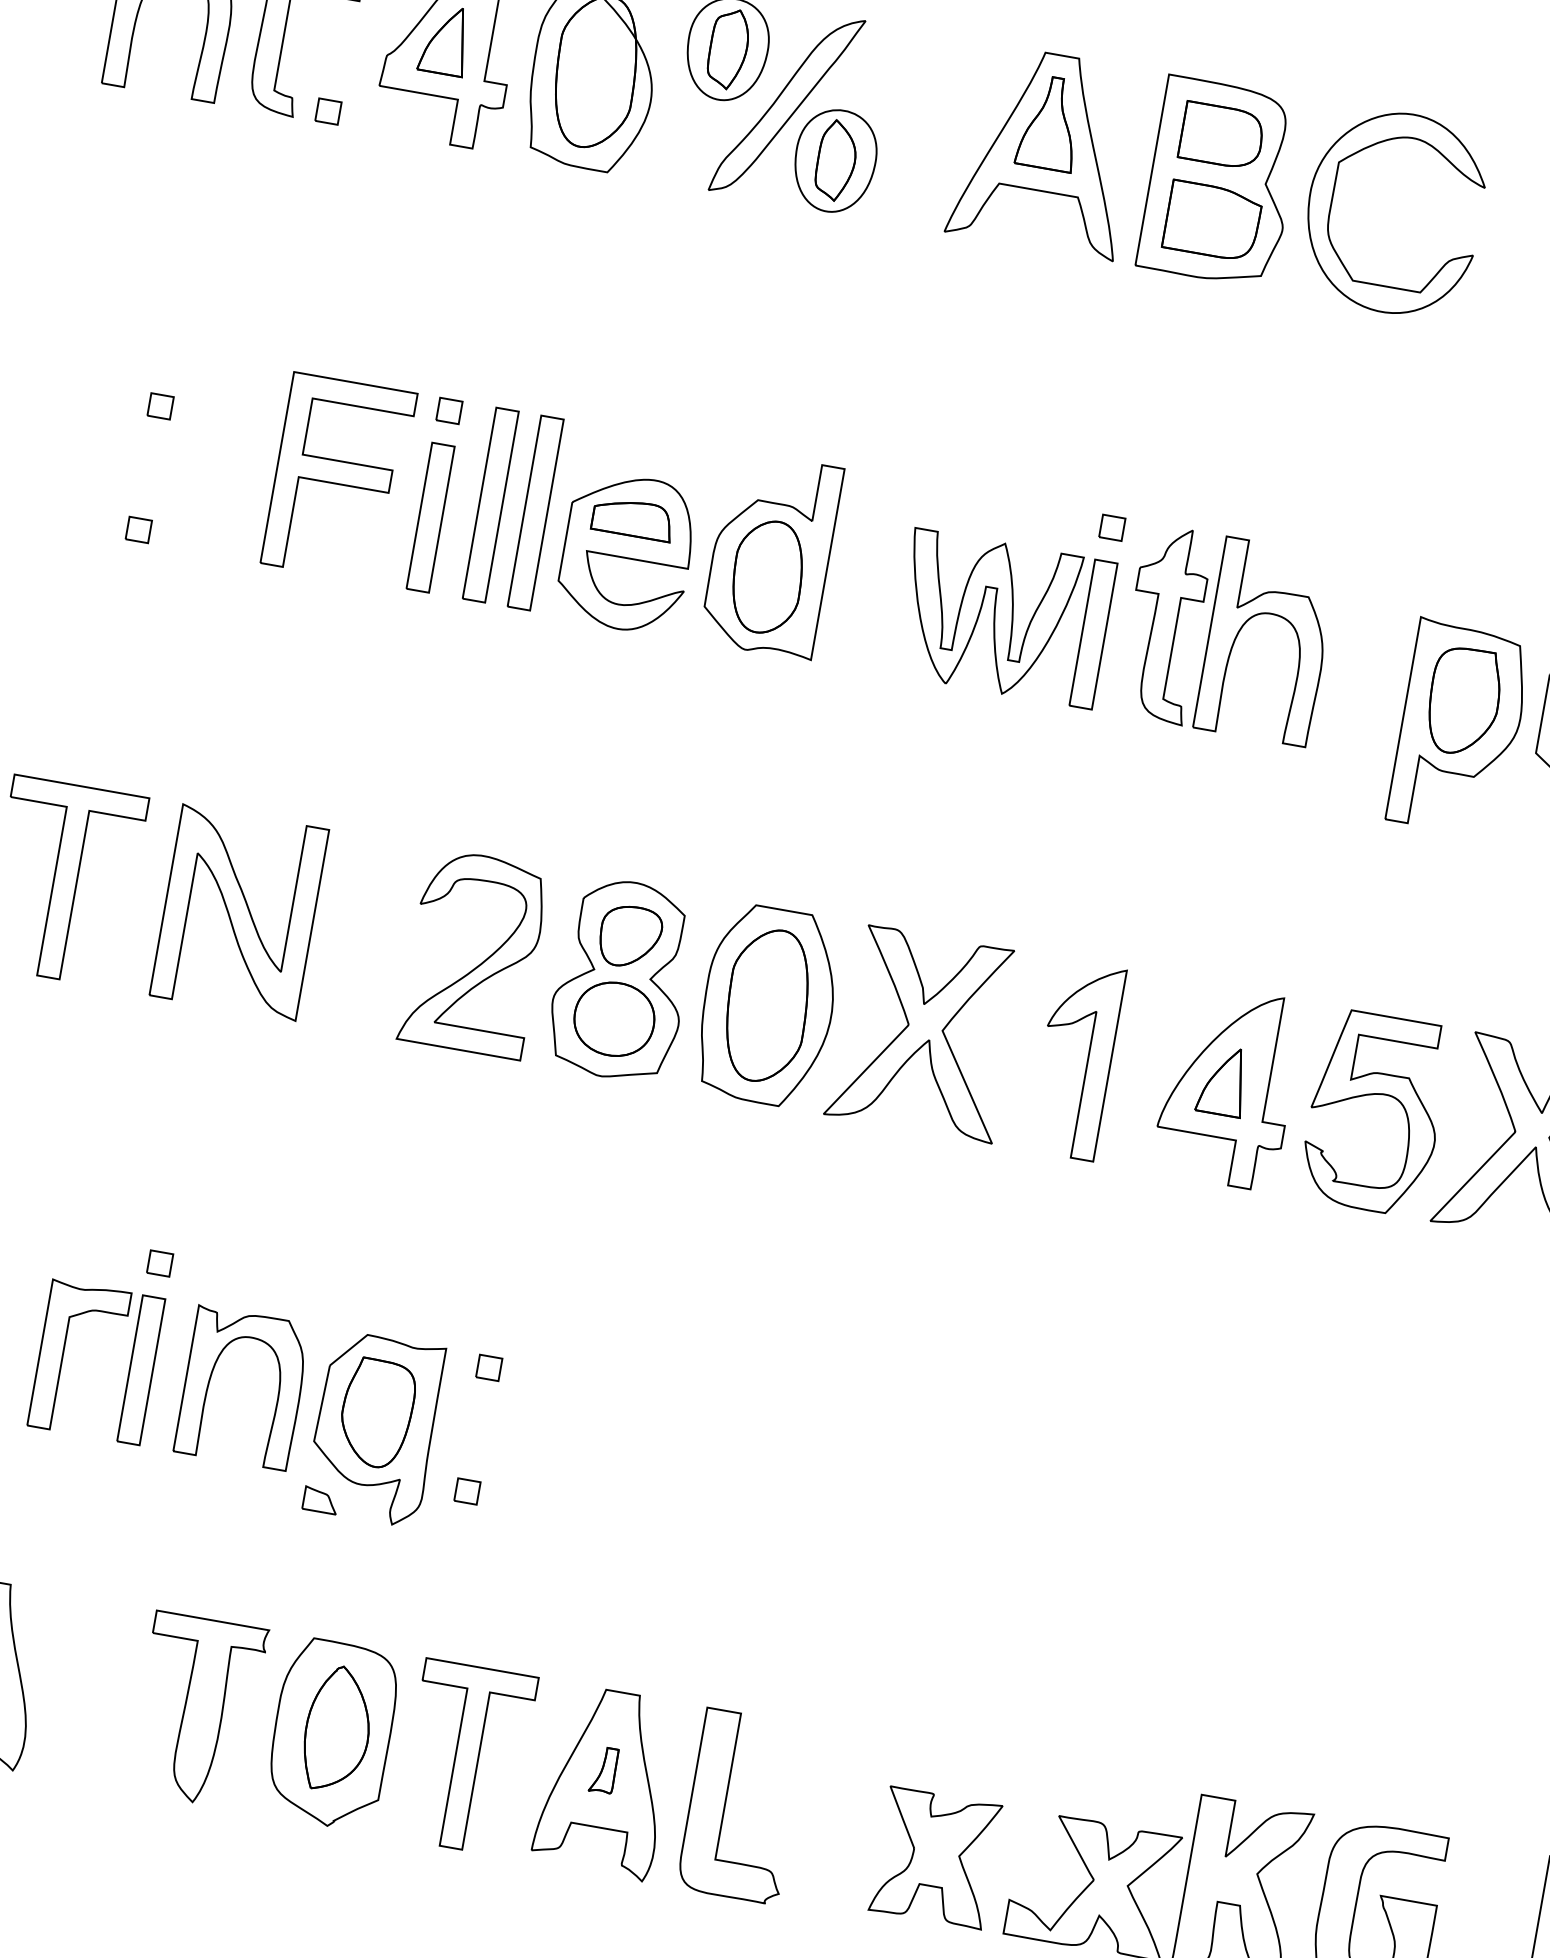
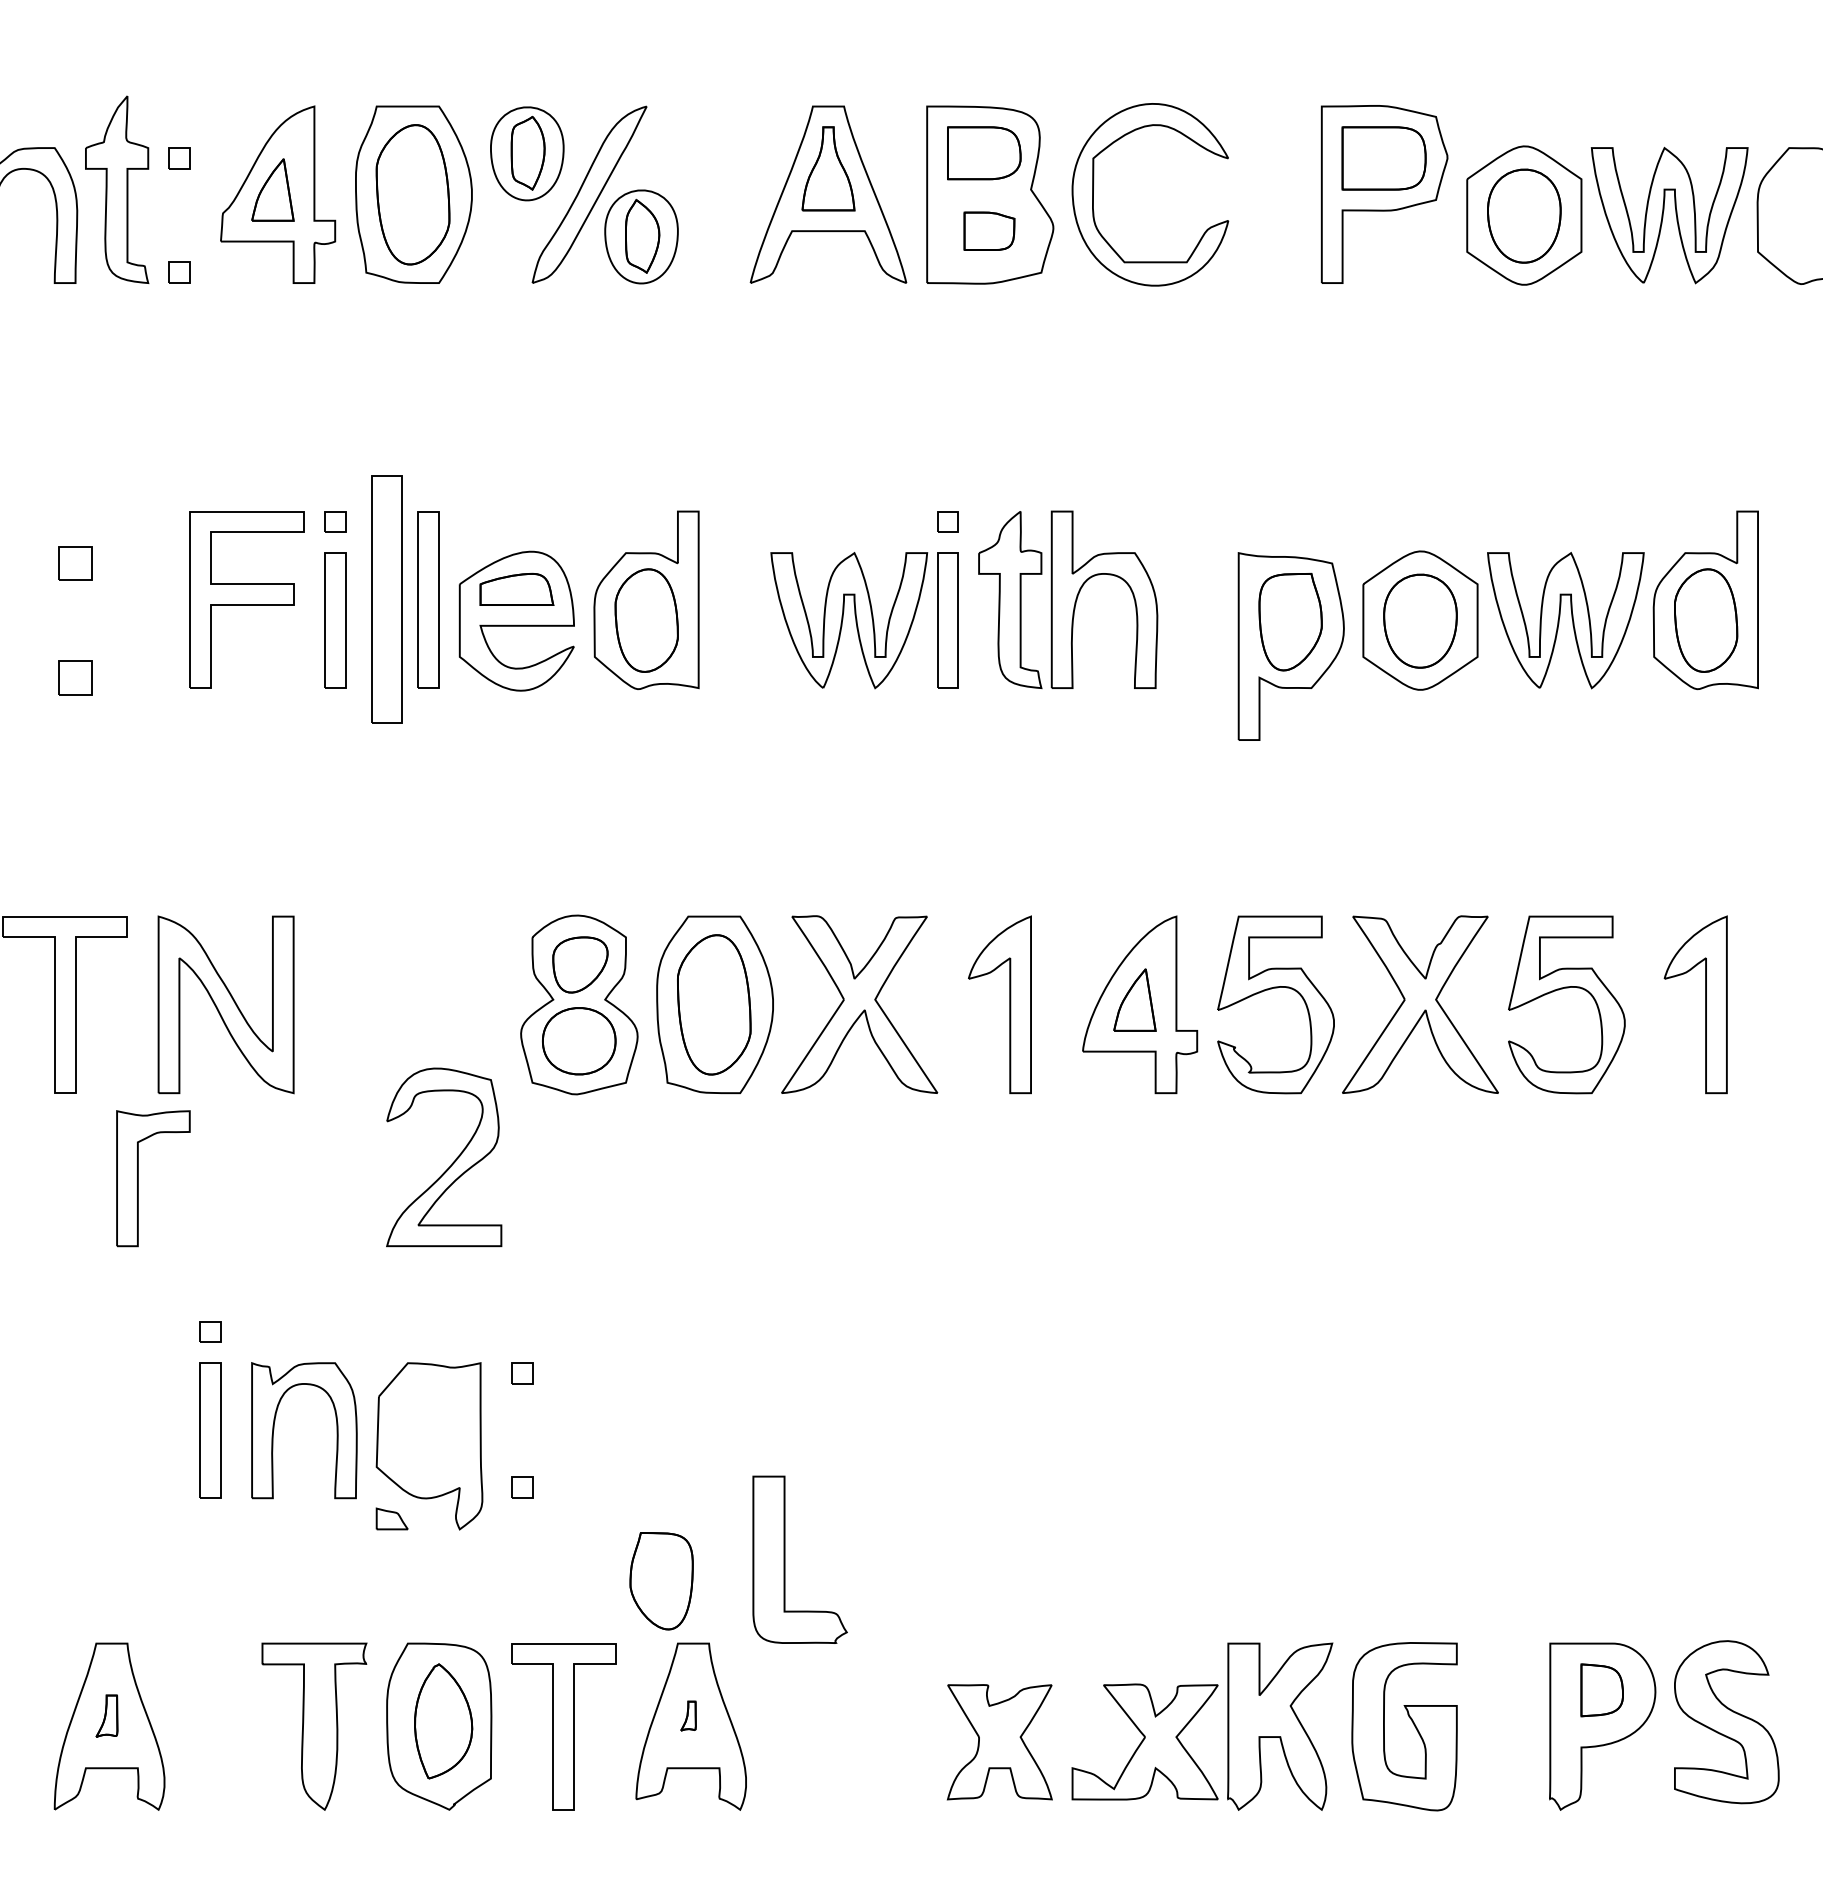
part: (1212, 221) -> (989, 231), size x0.6
part: (160, 406) -> (75, 563), size x1.6
part: (491, 504) -> (387, 599), size x1.4
part: (138, 529) -> (75, 677), size x1.6
part: (482, 961) -> (451, 1163), moved
part: (63, 1356) -> (138, 1178), moved
part: (376, 1413) -> (661, 1581), moved
part: (603, 1769) -> (688, 1715), size x0.7
part: (726, 1803) -> (785, 1559), moved

